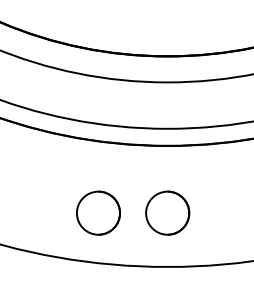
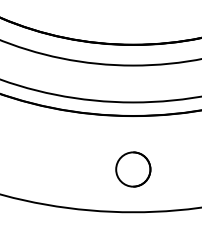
circle: (98, 213) -> (78, 169), removed

